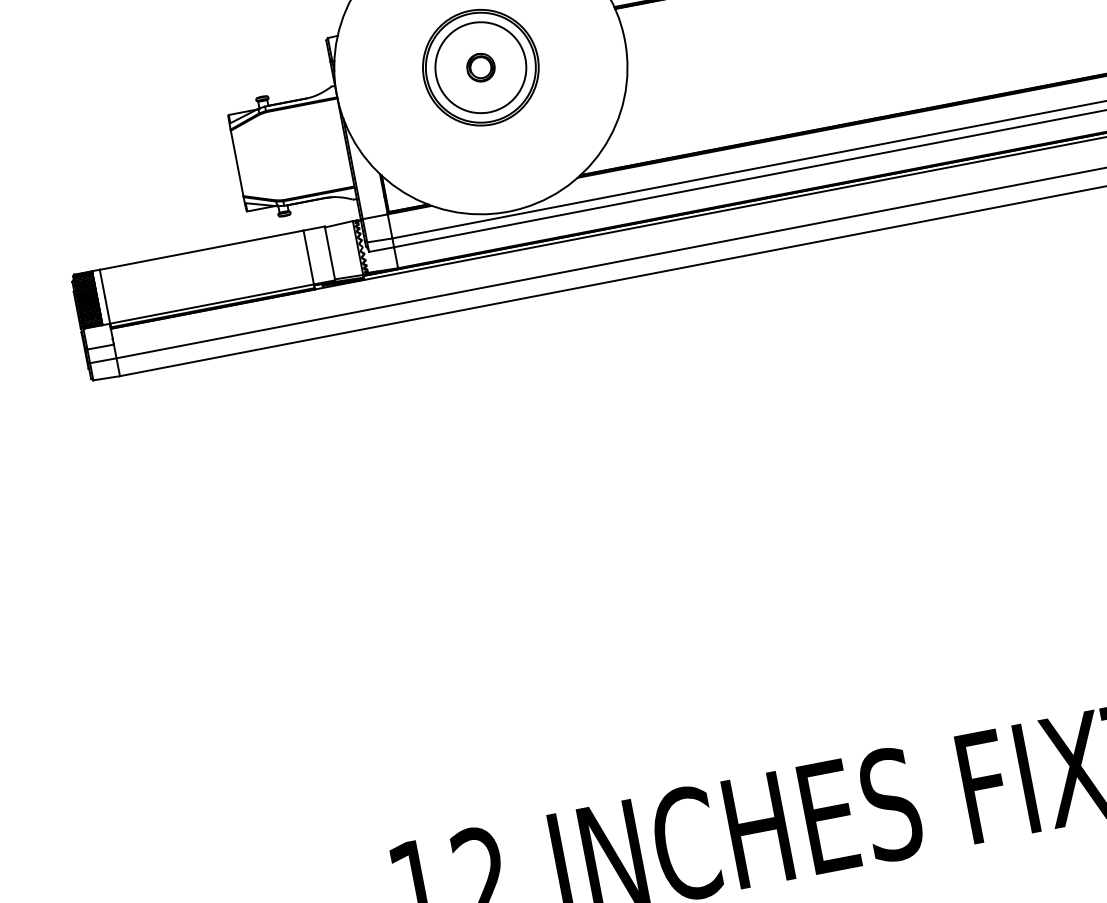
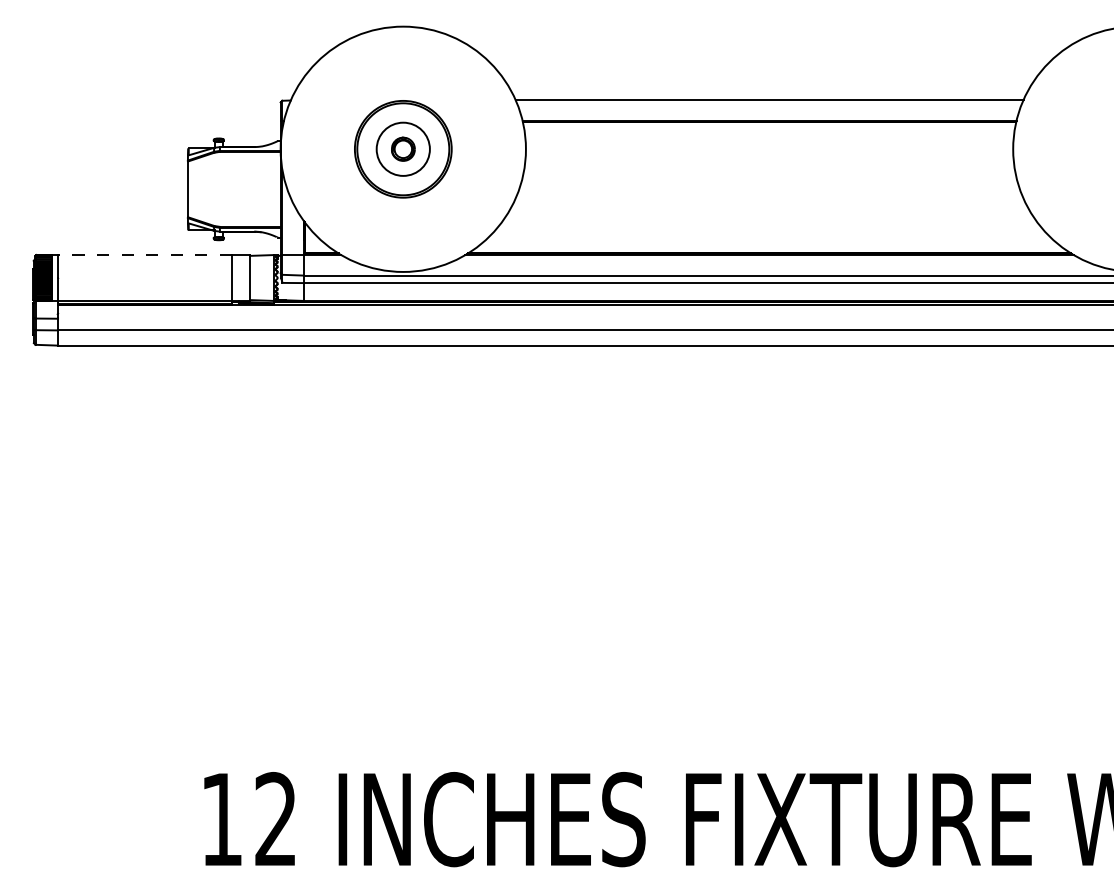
circle: (481, 67) -> (403, 149), size x0.7
line: (202, 250) -> (145, 255), solid -> dashed

